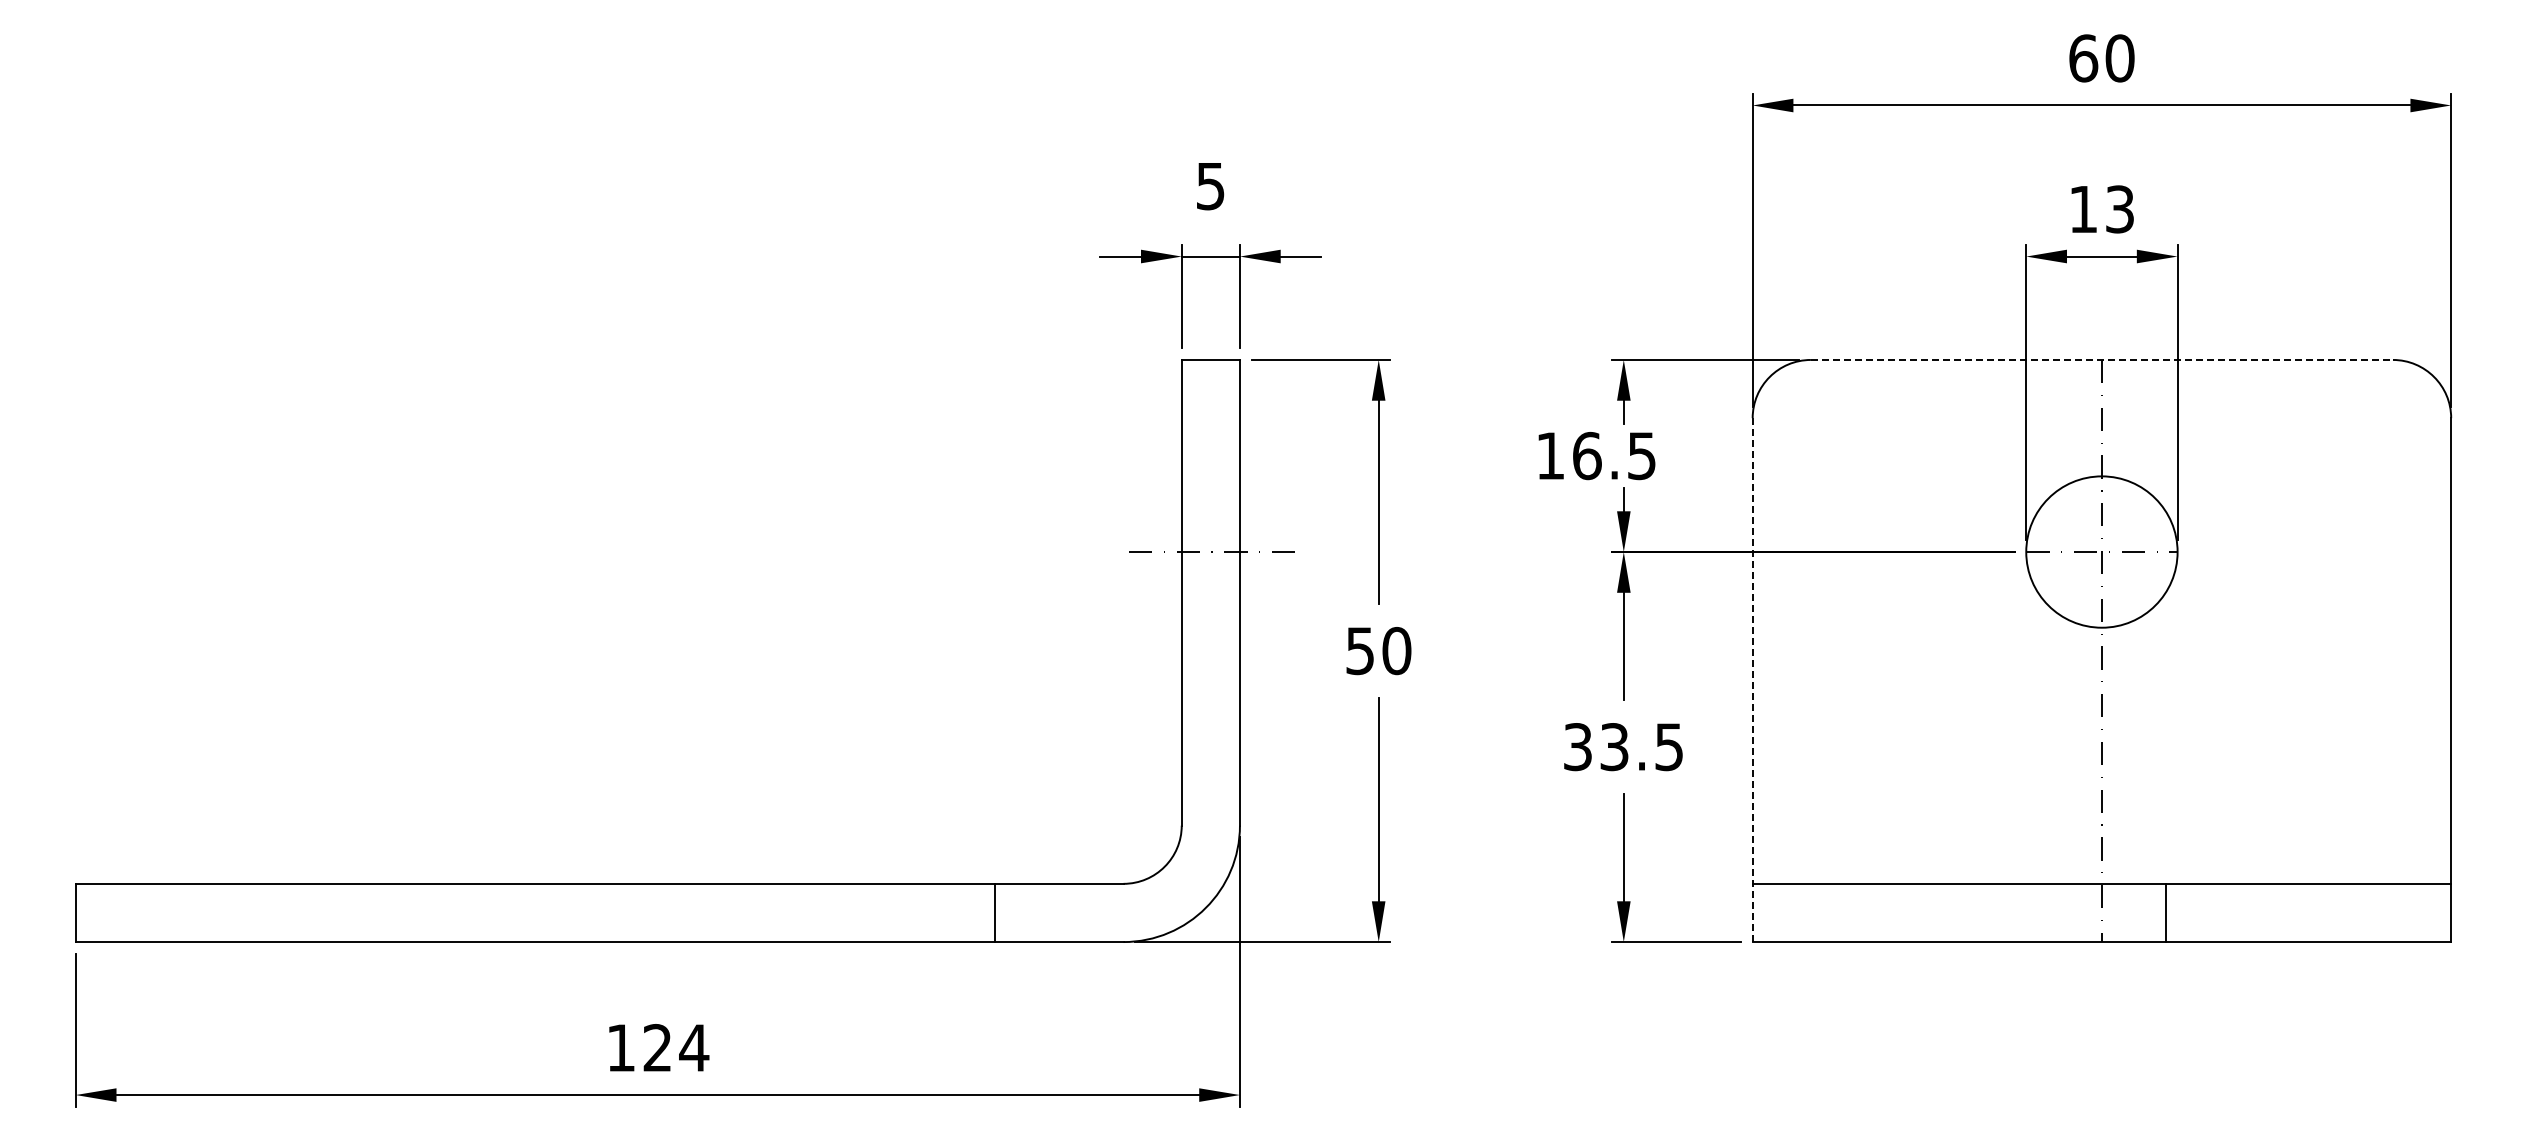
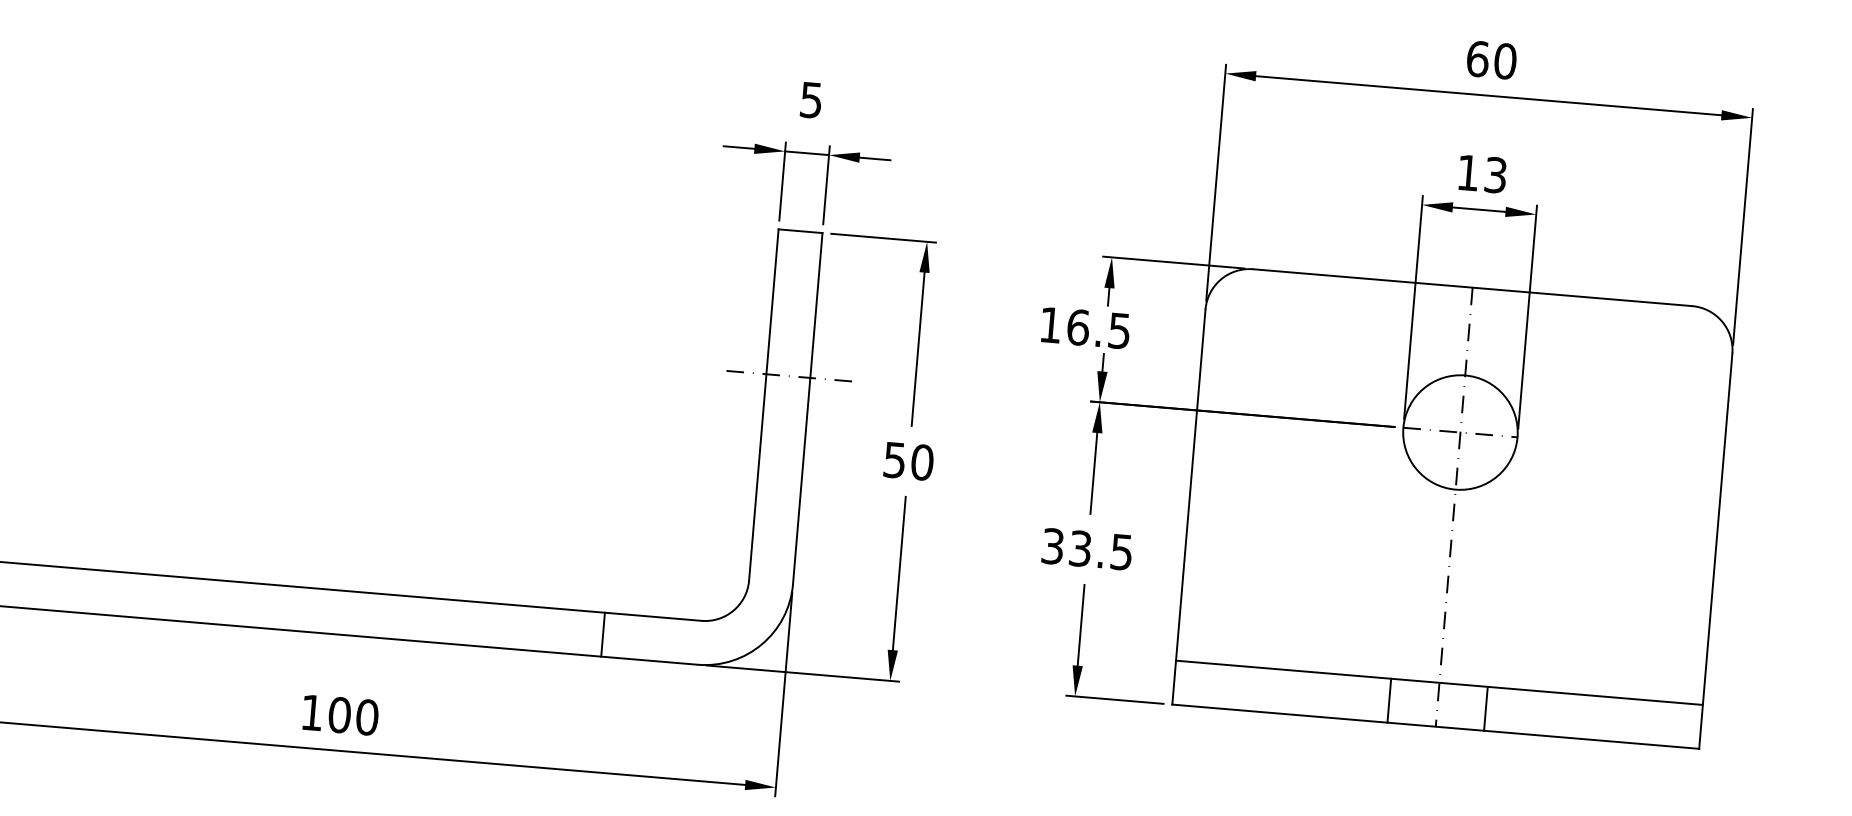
line: (2102, 359) -> (1473, 287), dashed -> solid
line: (1752, 680) -> (1188, 507), dashed -> solid
line: (2037, 912) -> (1389, 700), added
text: (676, 1047) -> (353, 715), 124 -> 100

